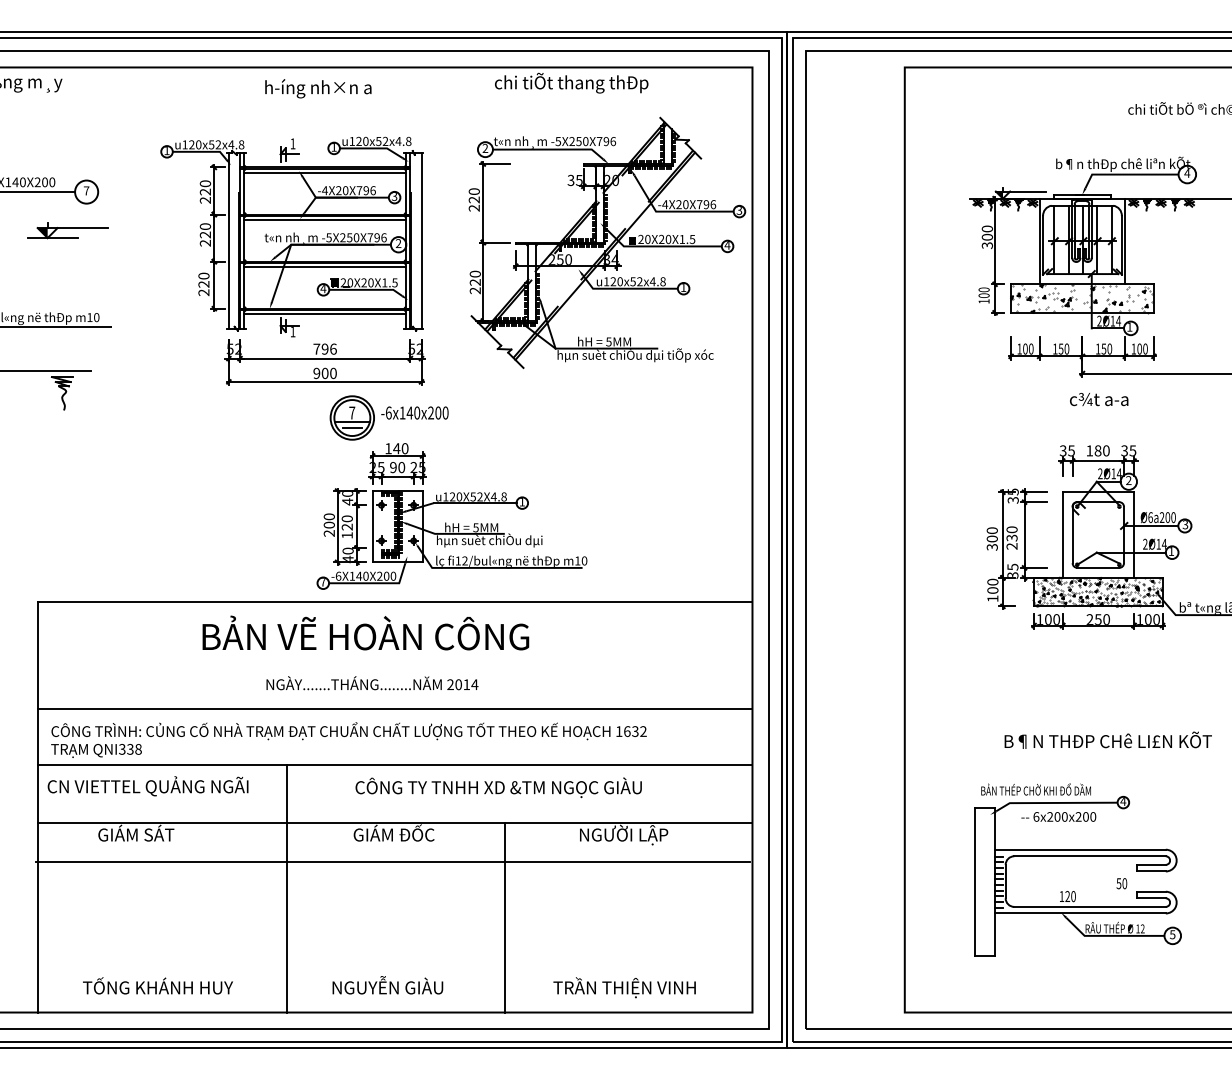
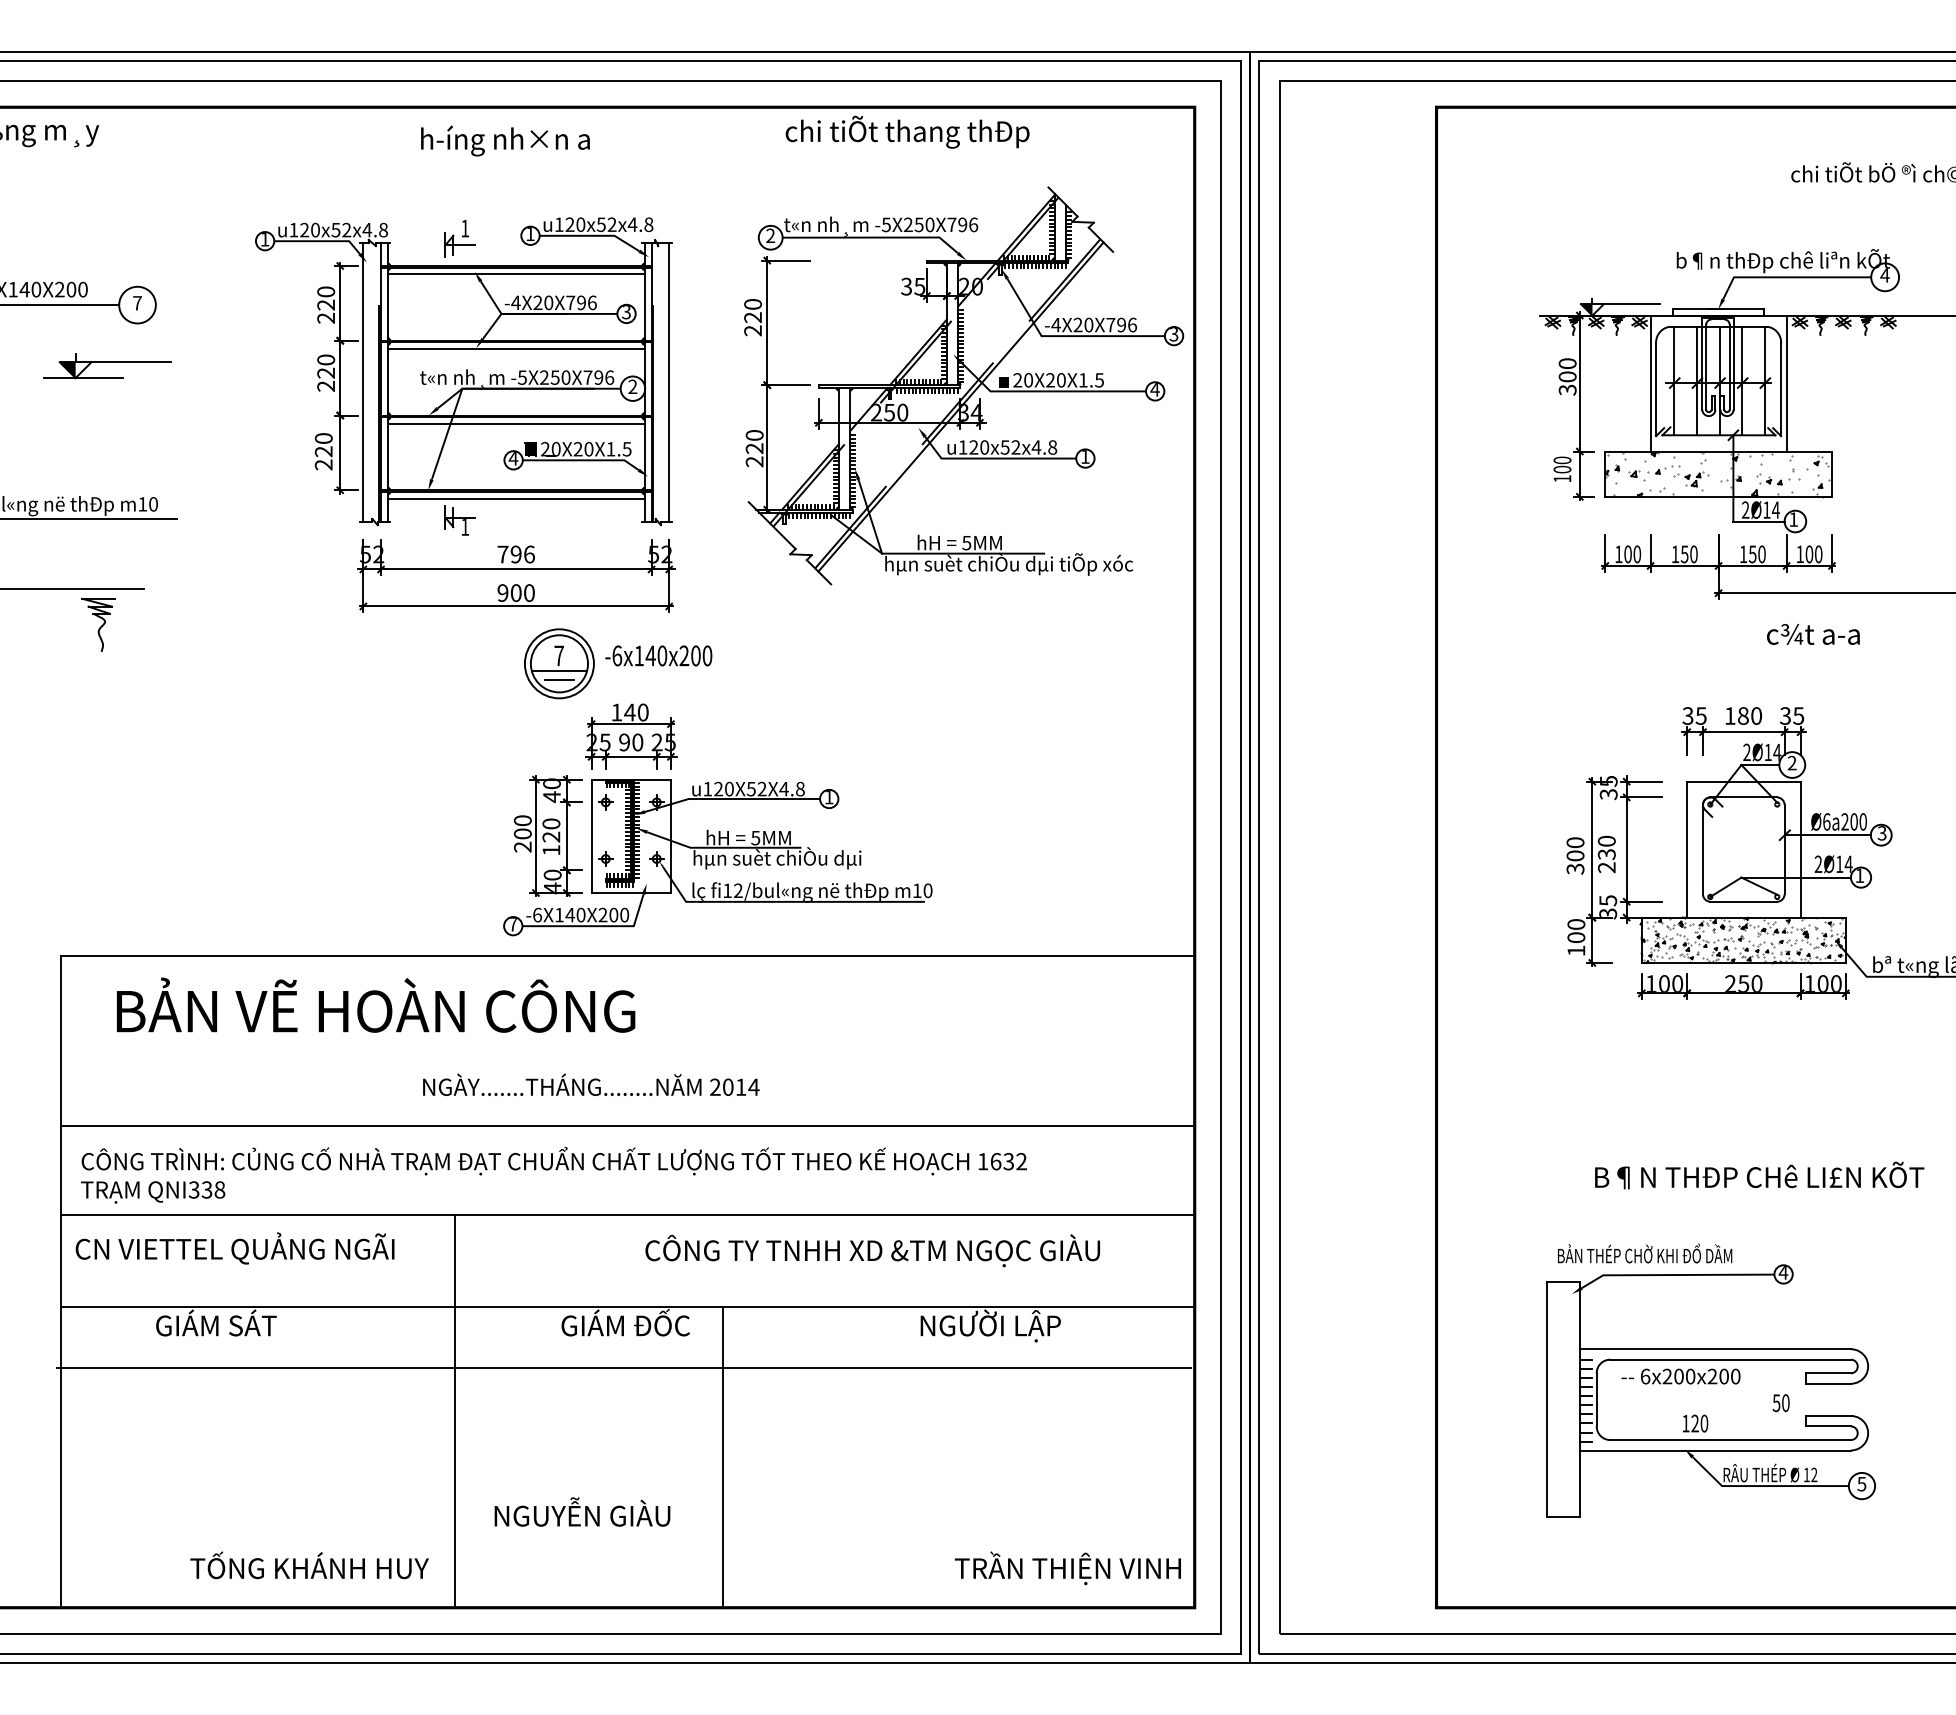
text: (1099, 399) -> (1813, 634), moved
text: (365, 632) -> (375, 1004), moved
text: (498, 787) -> (872, 1250), moved
text: (1058, 816) -> (1680, 1375), moved
line: (505, 917) -> (723, 1456), moved
text: (157, 985) -> (308, 1564), moved
text: (387, 985) -> (581, 1512), moved
text: (624, 987) -> (1067, 1567), moved

